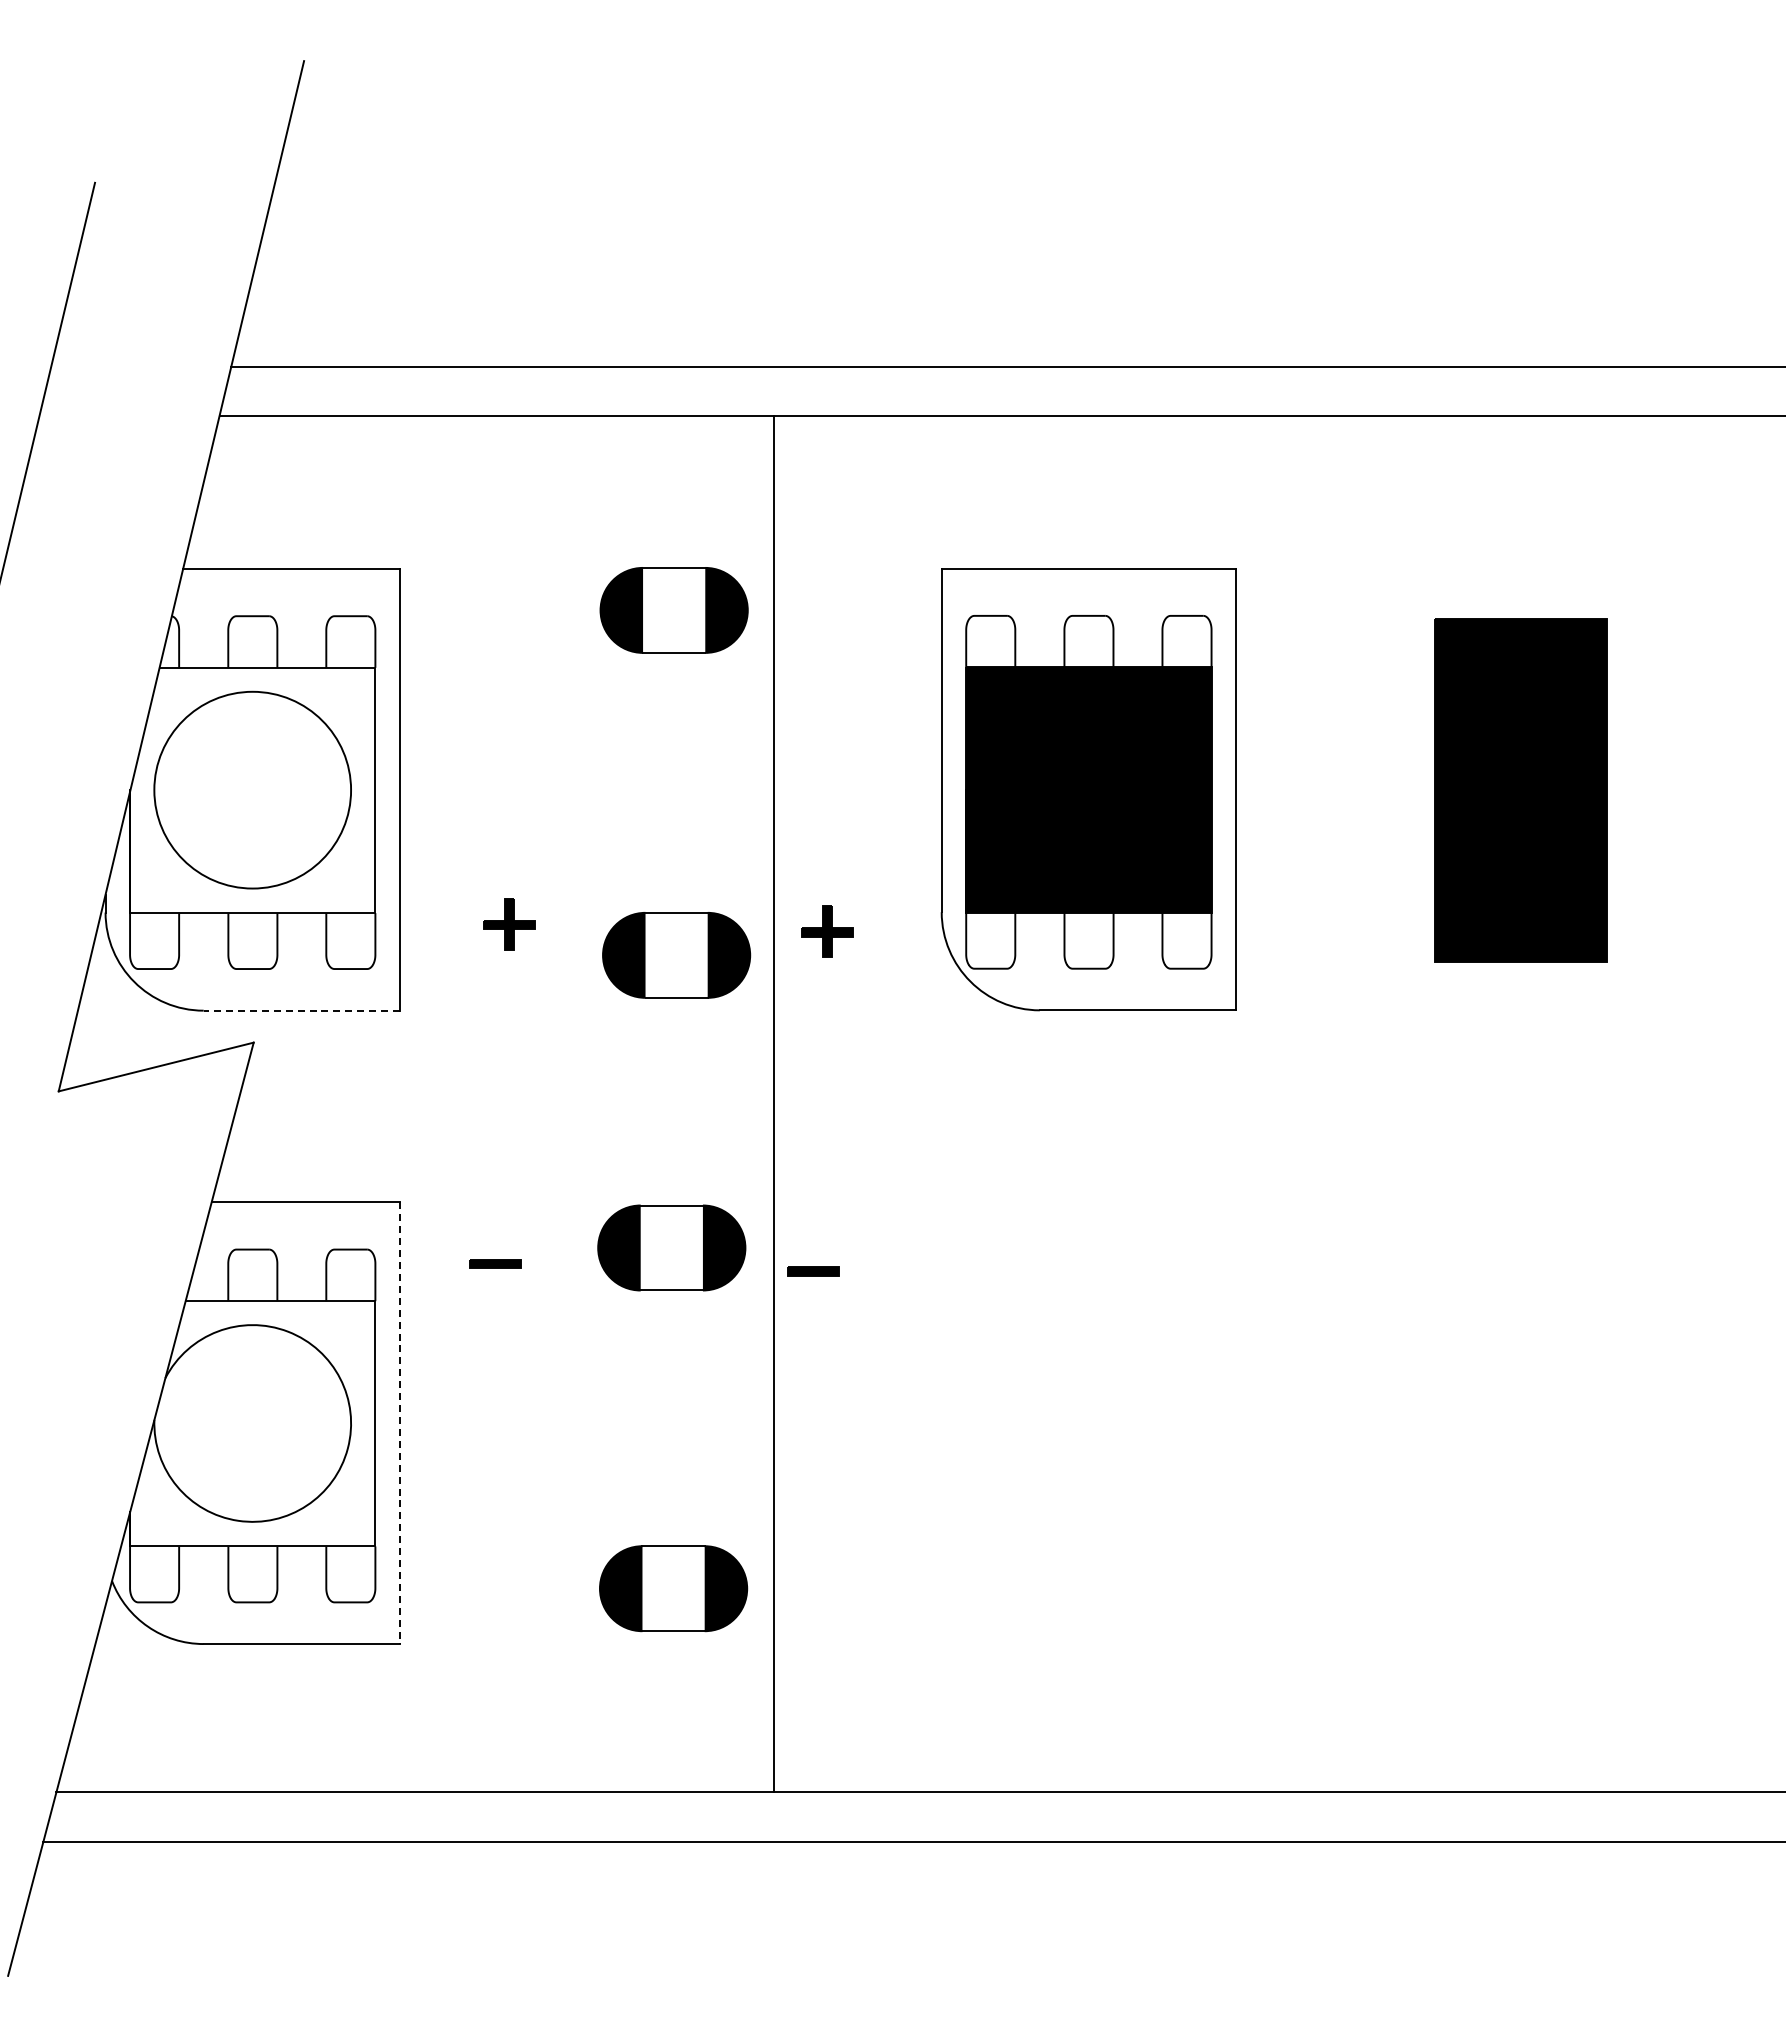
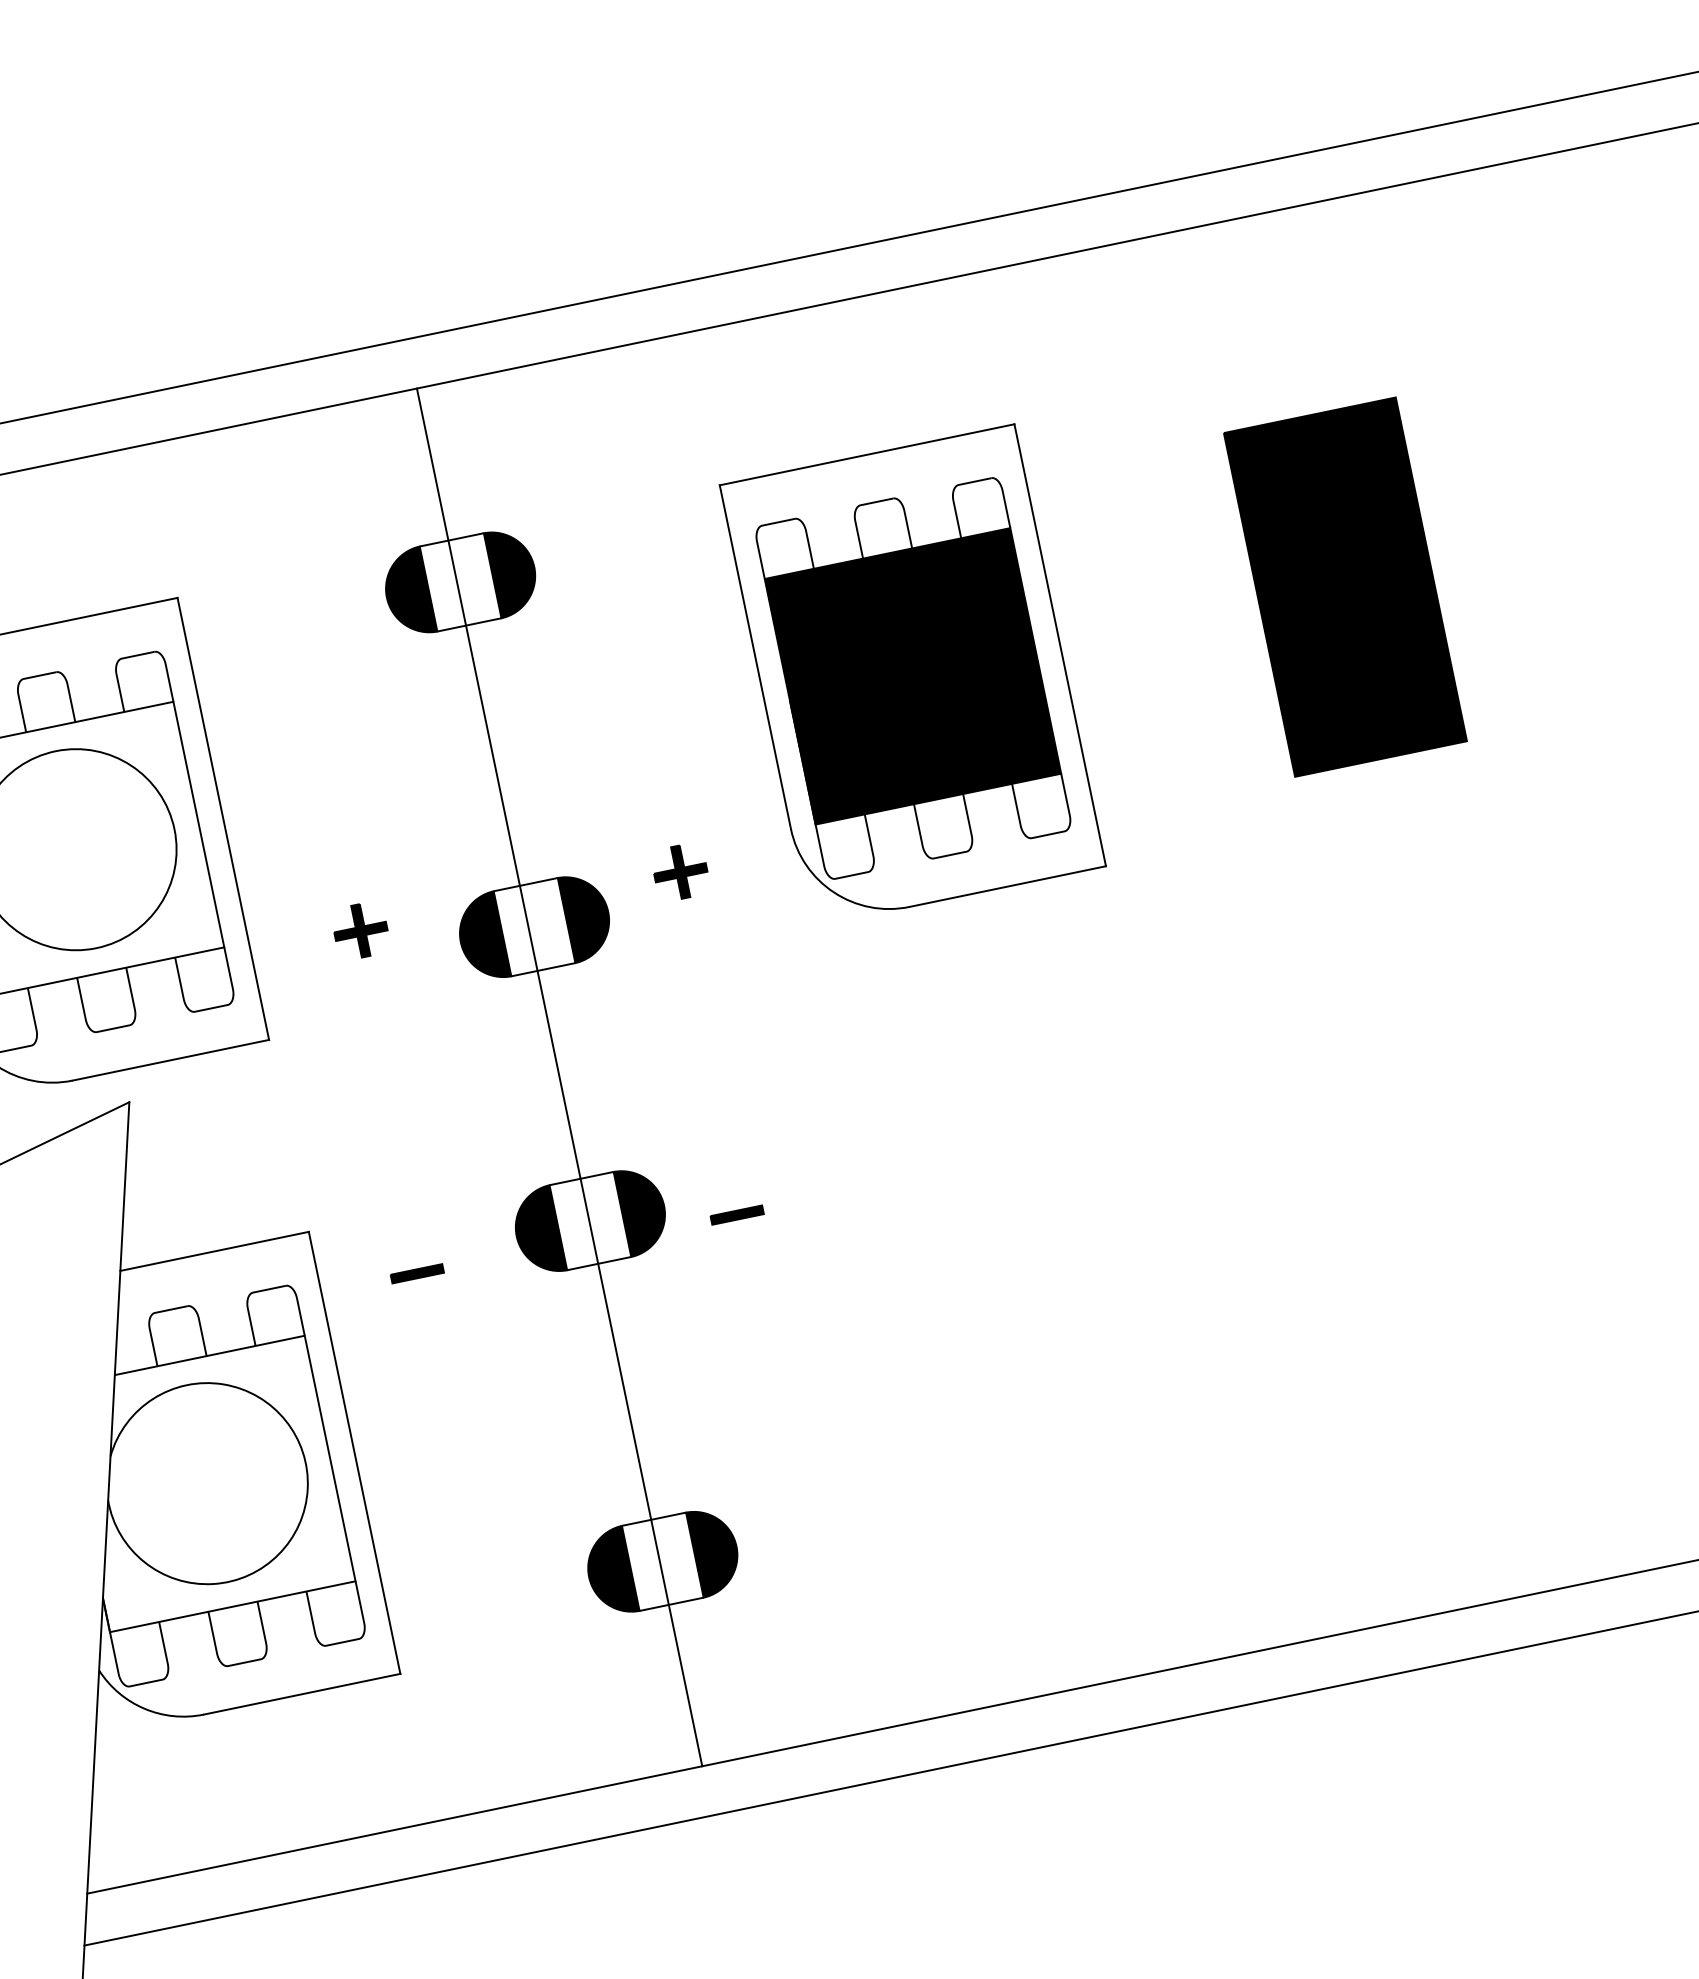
line: (301, 1010) -> (170, 1060), dashed -> solid
line: (773, 1104) -> (559, 1077), moved
line: (399, 1423) -> (354, 1453), dashed -> solid

